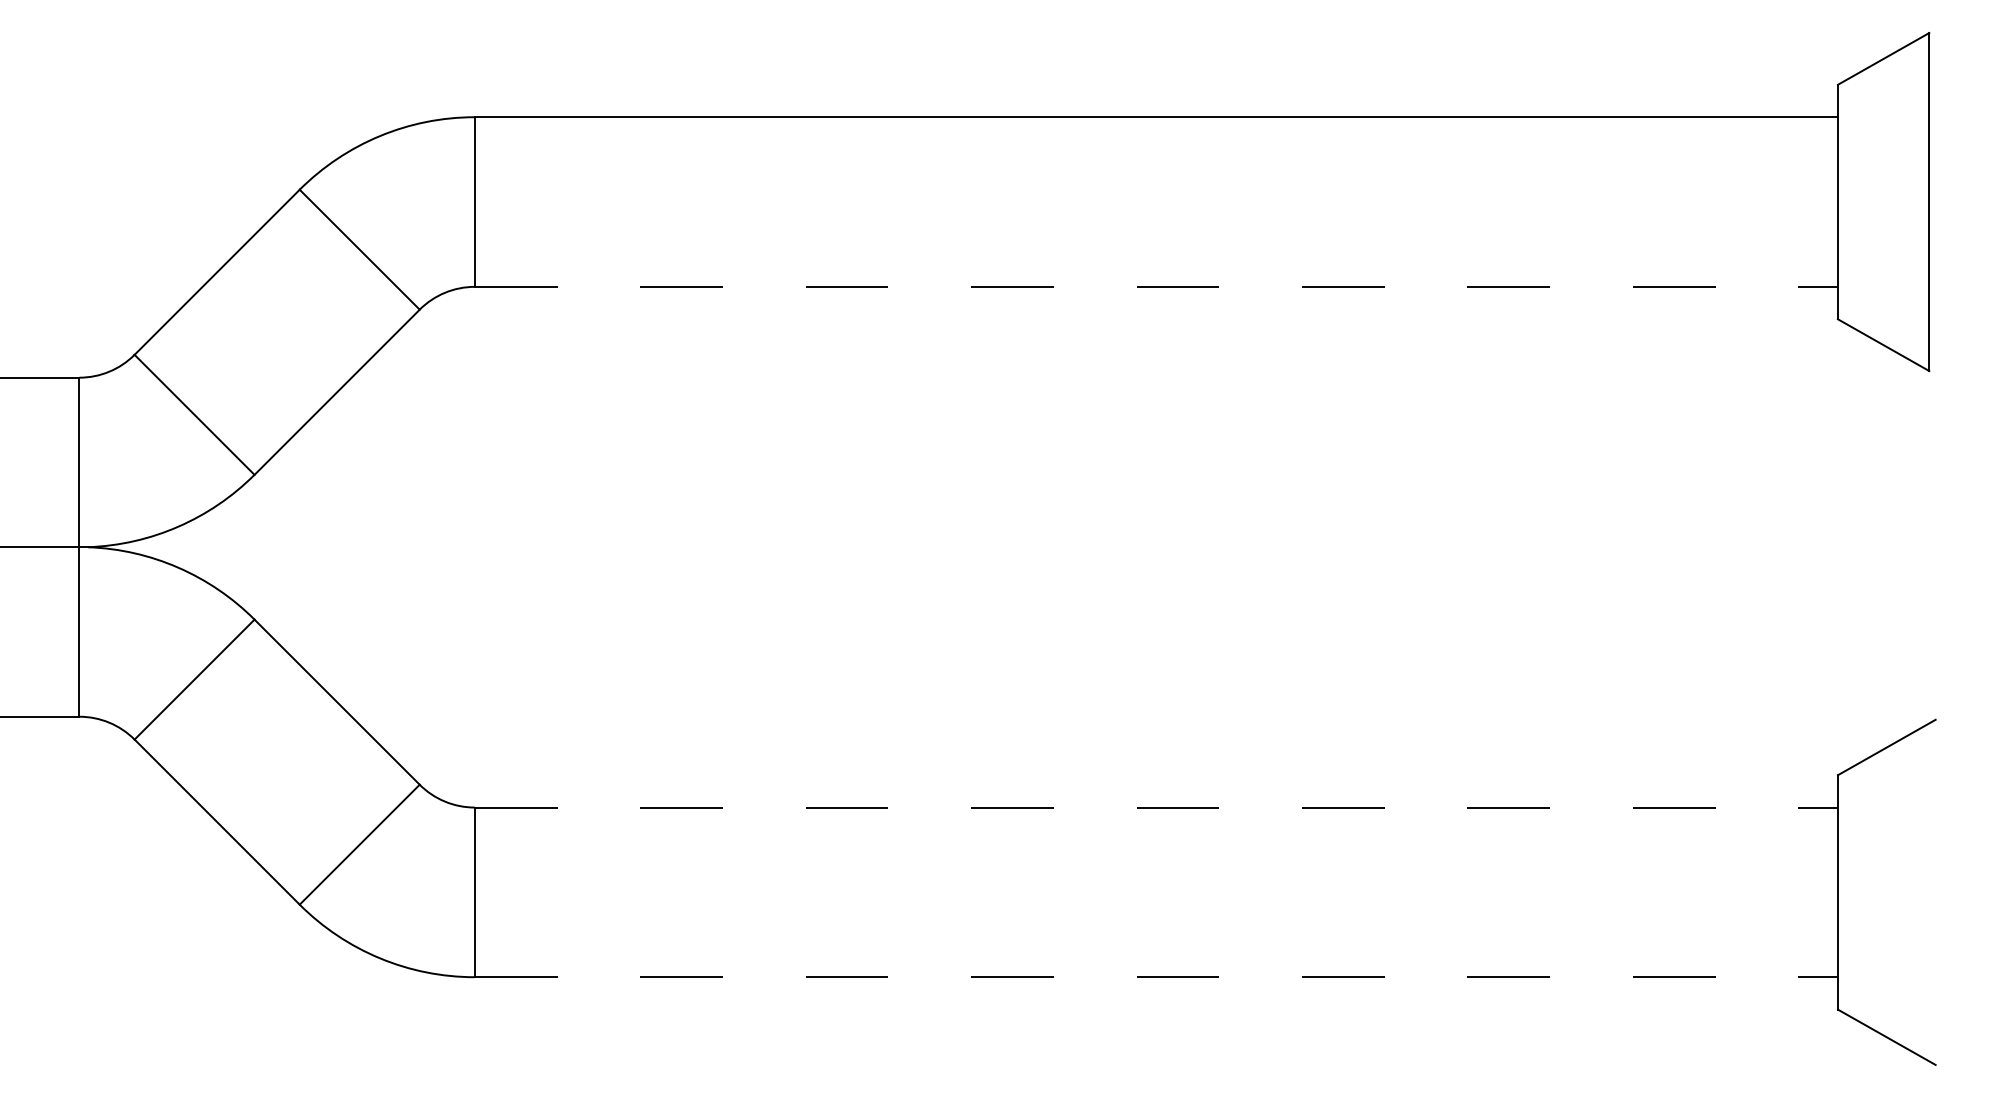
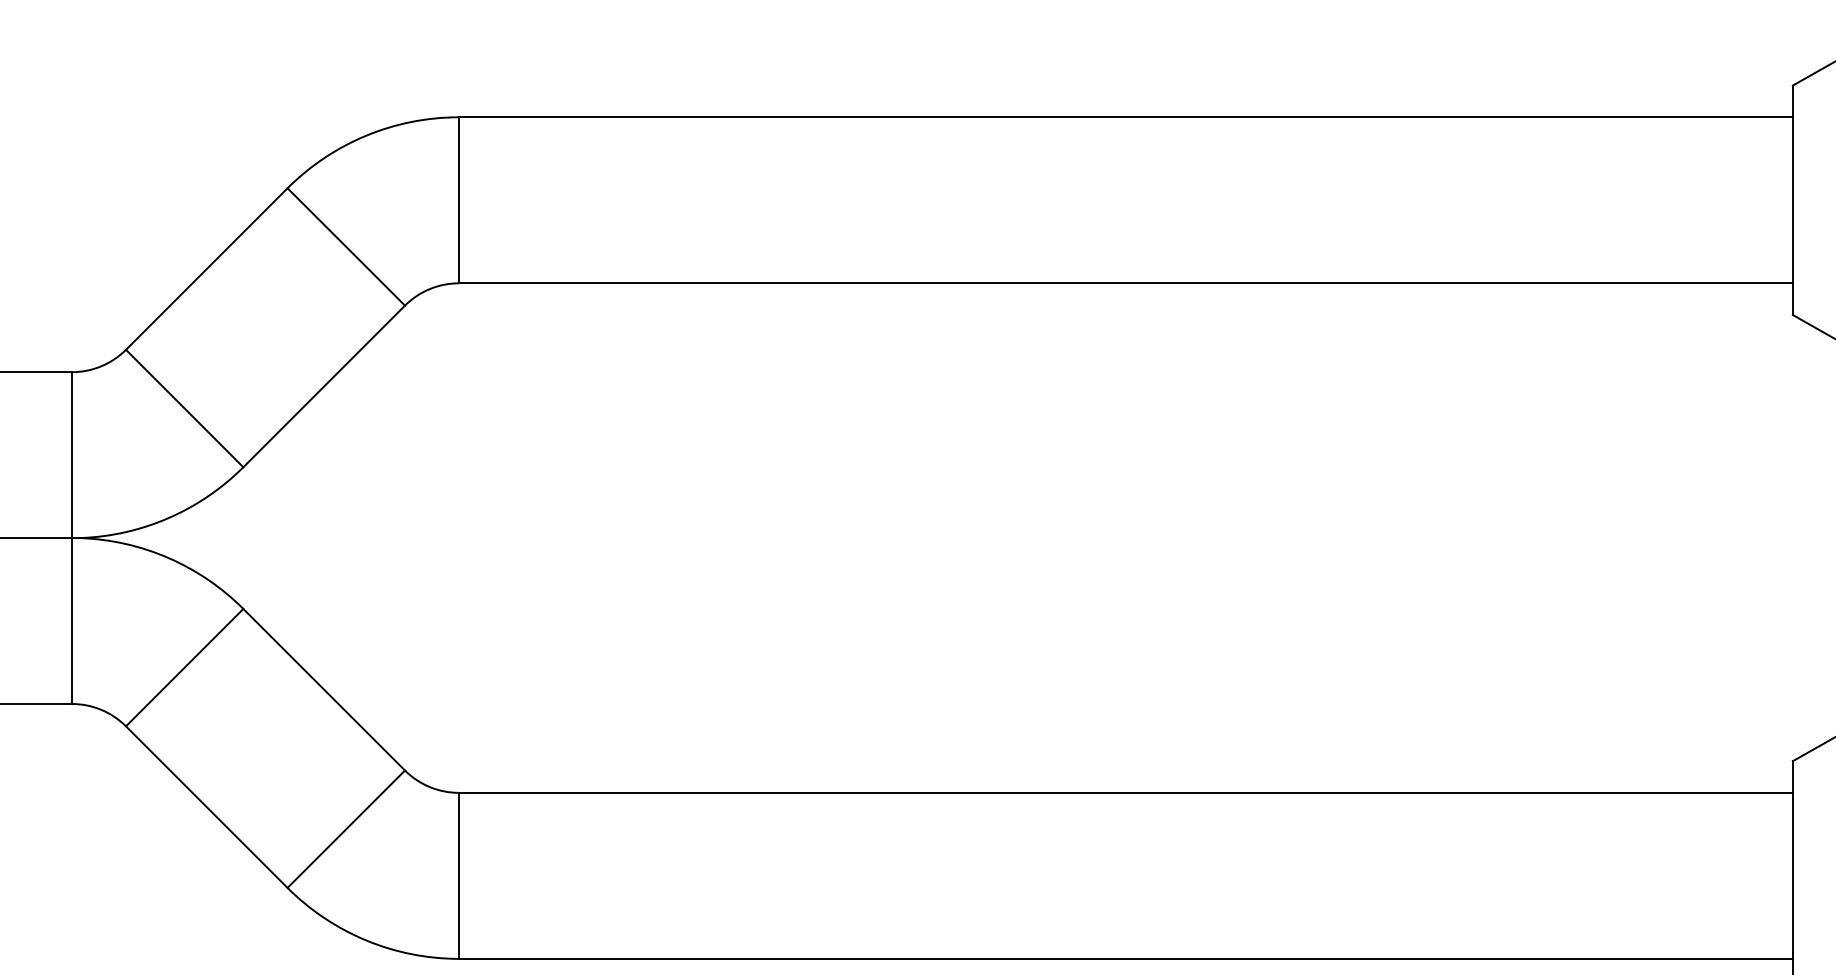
line: (1156, 286) -> (1126, 282), dashed -> solid
line: (1156, 807) -> (1126, 792), dashed -> solid
line: (1156, 977) -> (1126, 959), dashed -> solid

